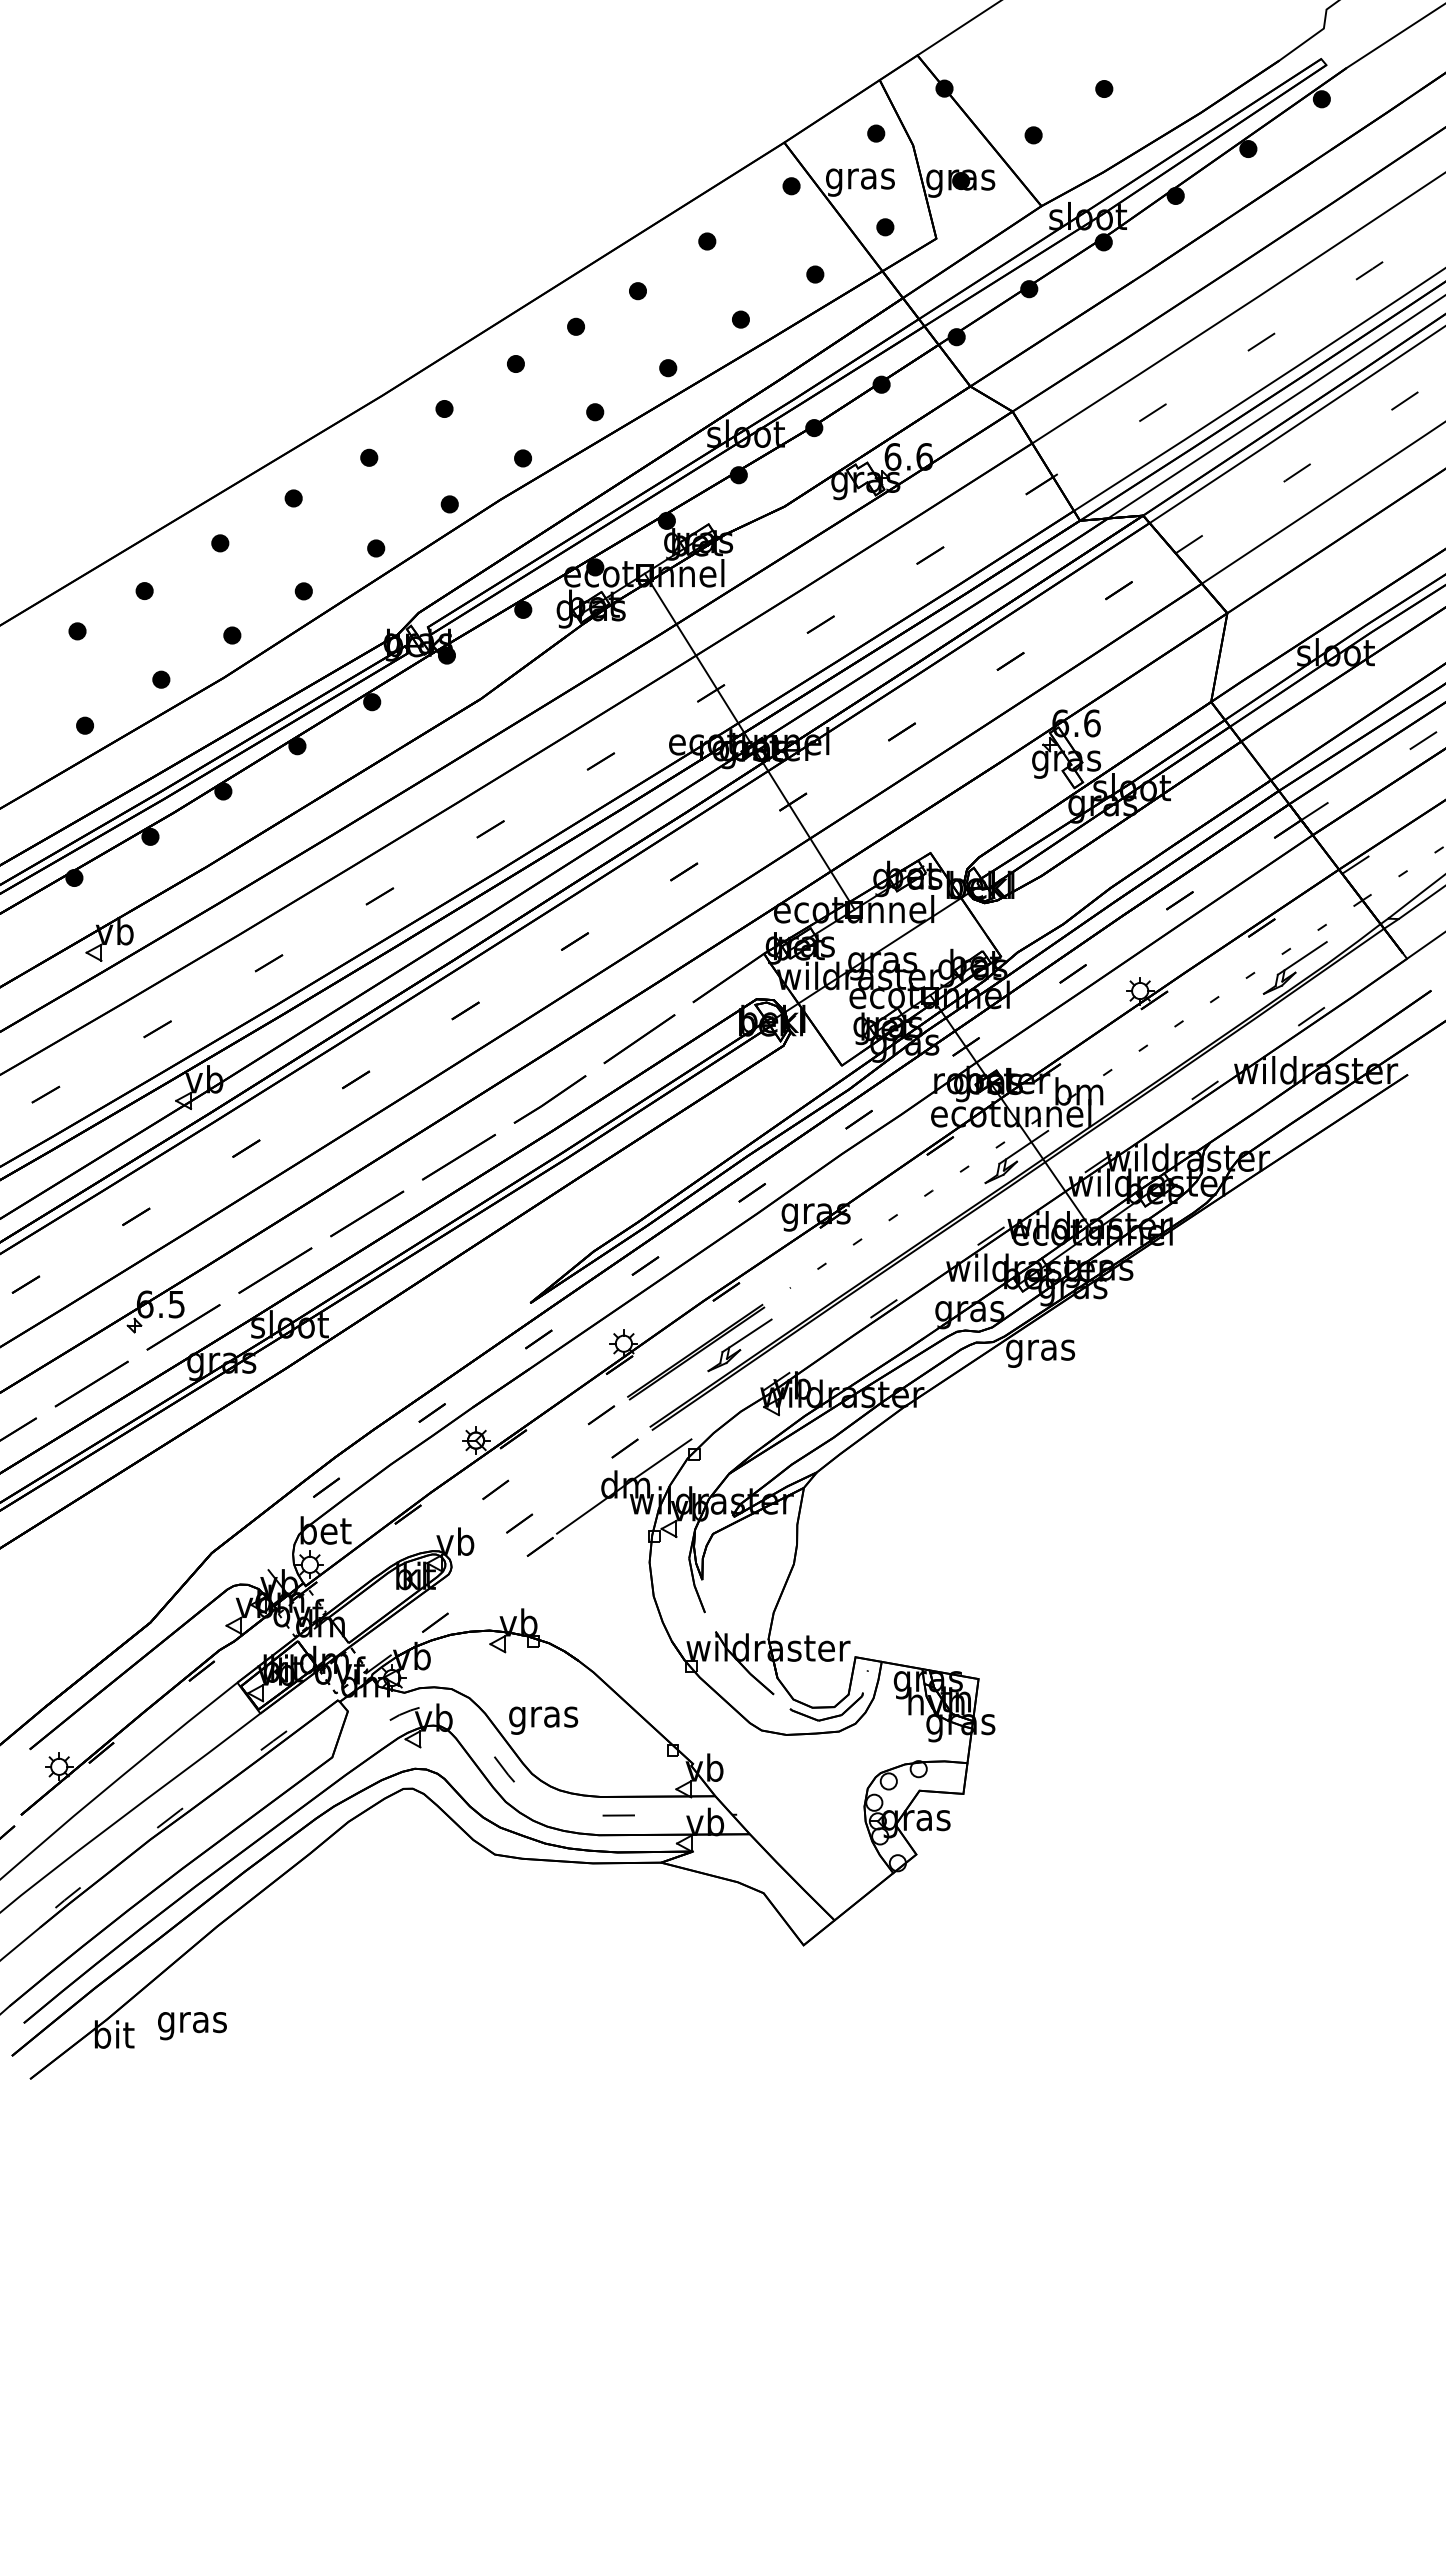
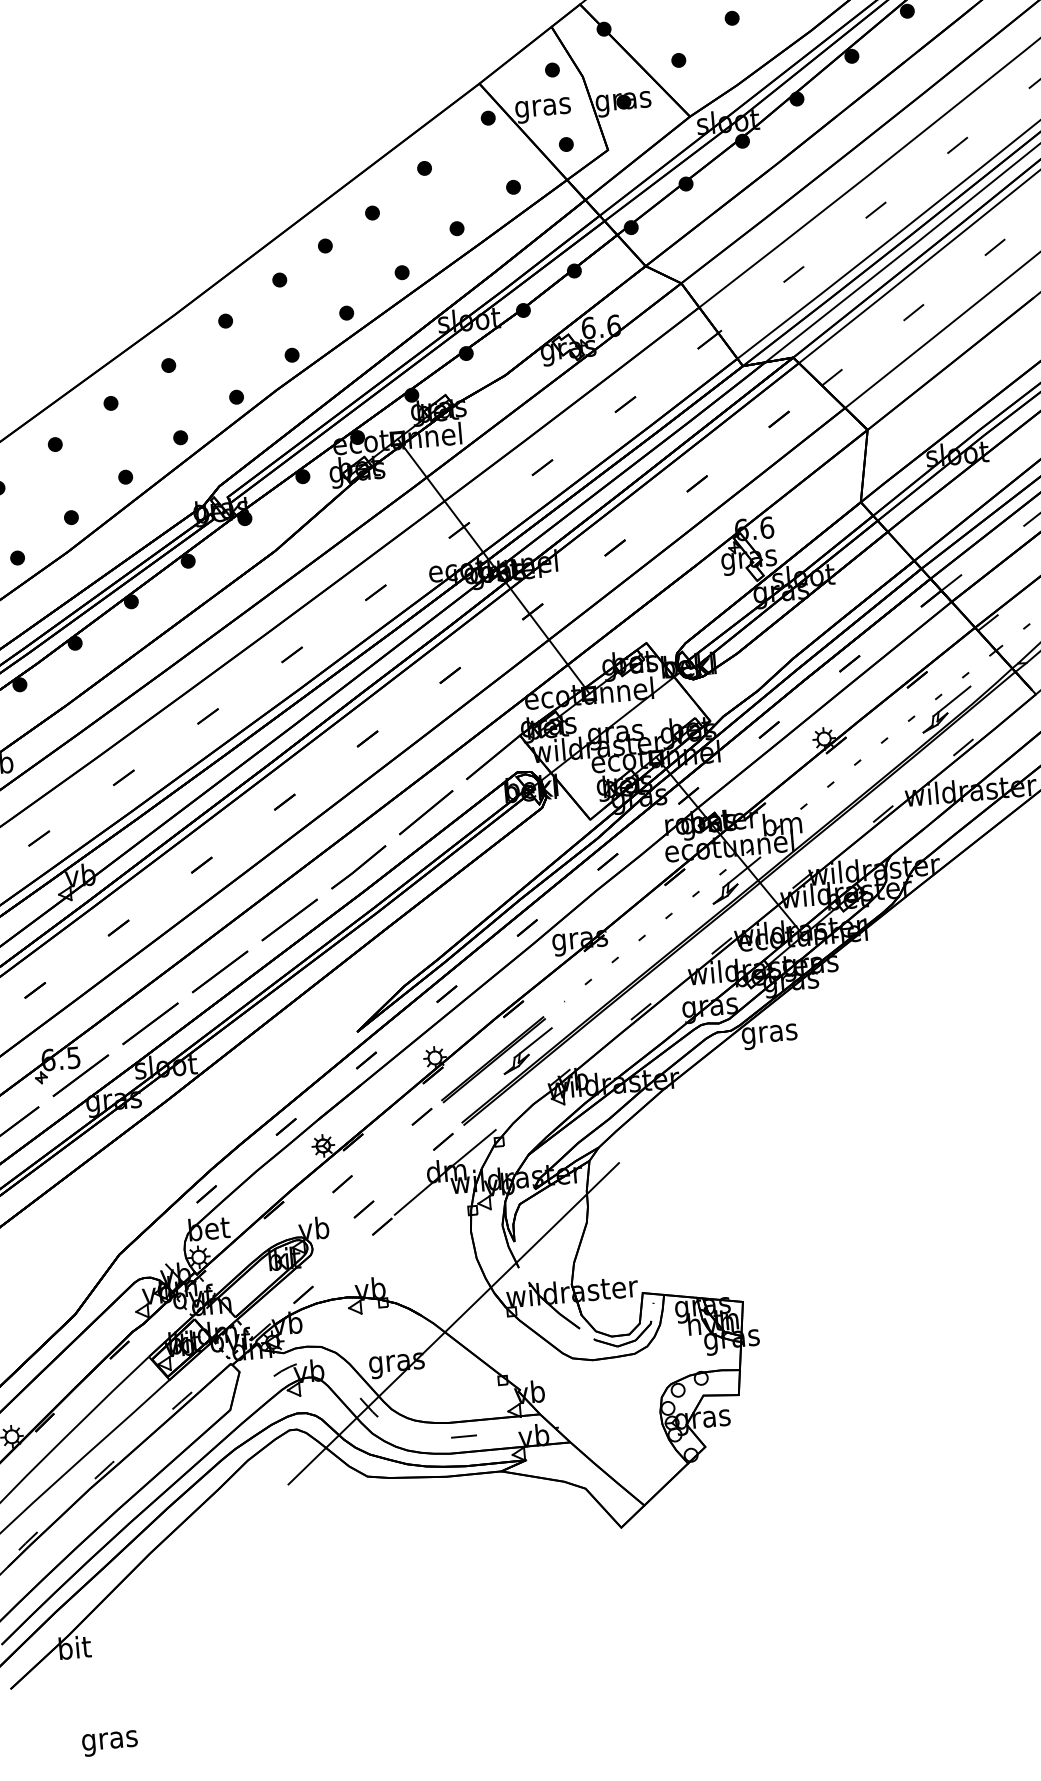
line: (618, 1674) -> (453, 1323), added
text: (192, 2026) -> (110, 1743), moved

